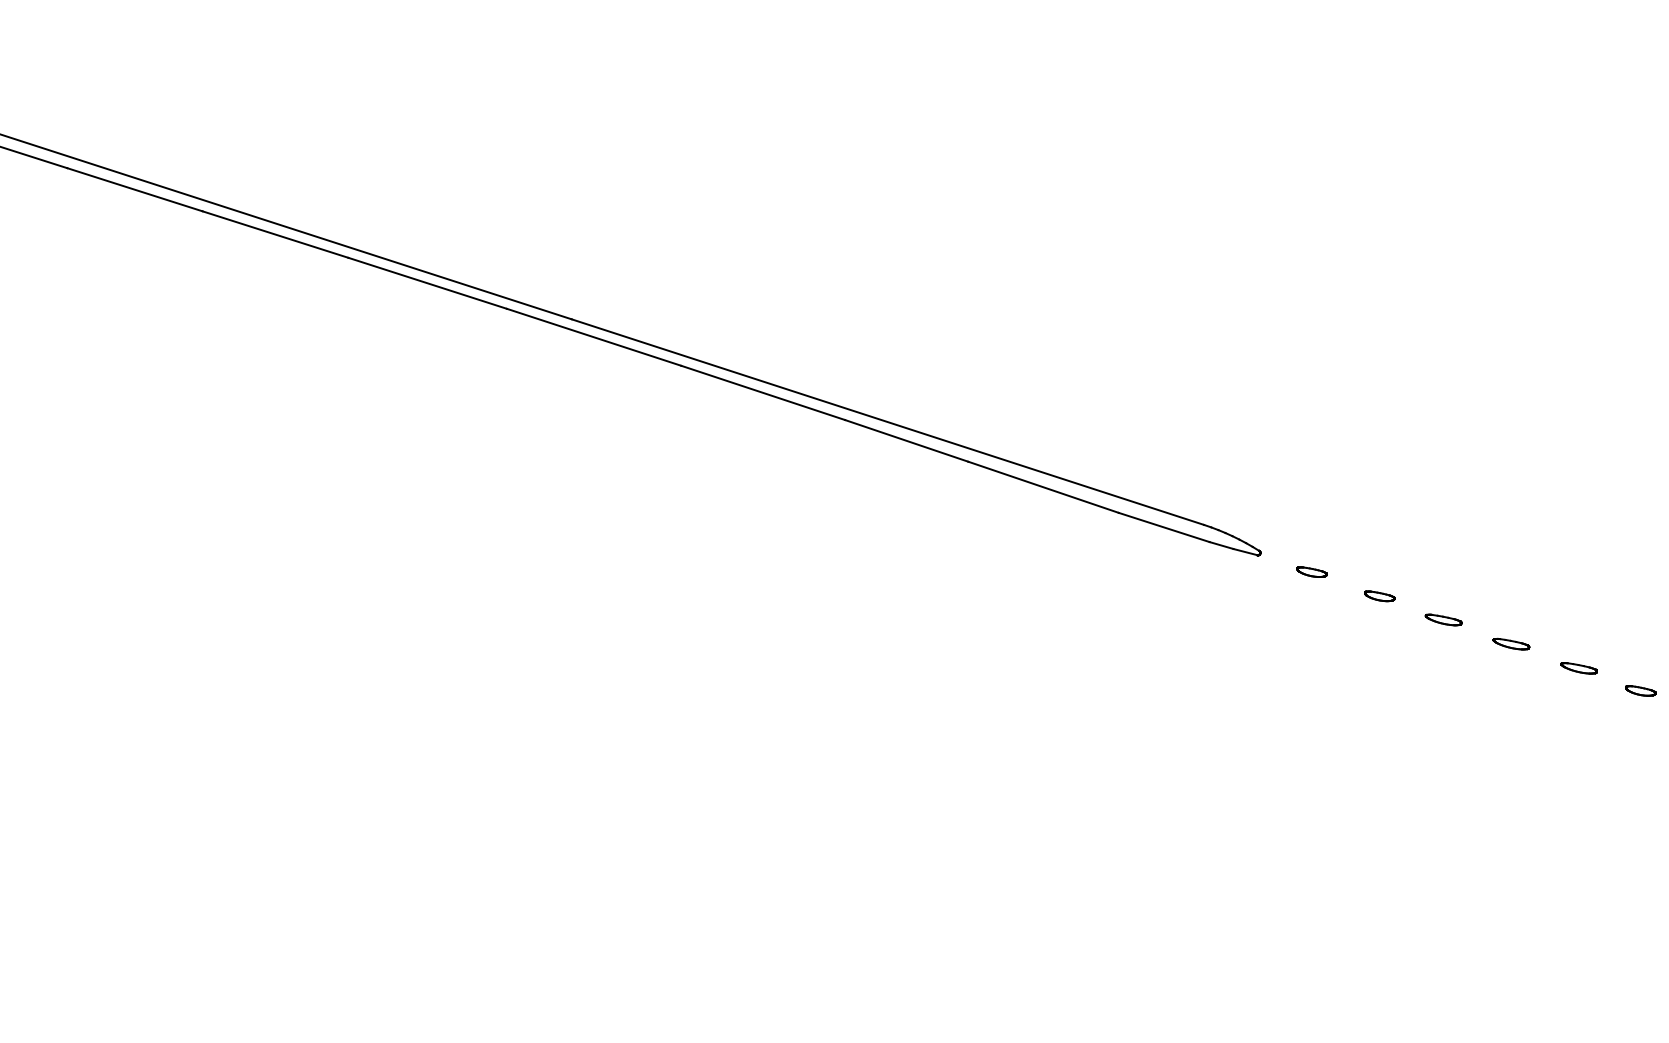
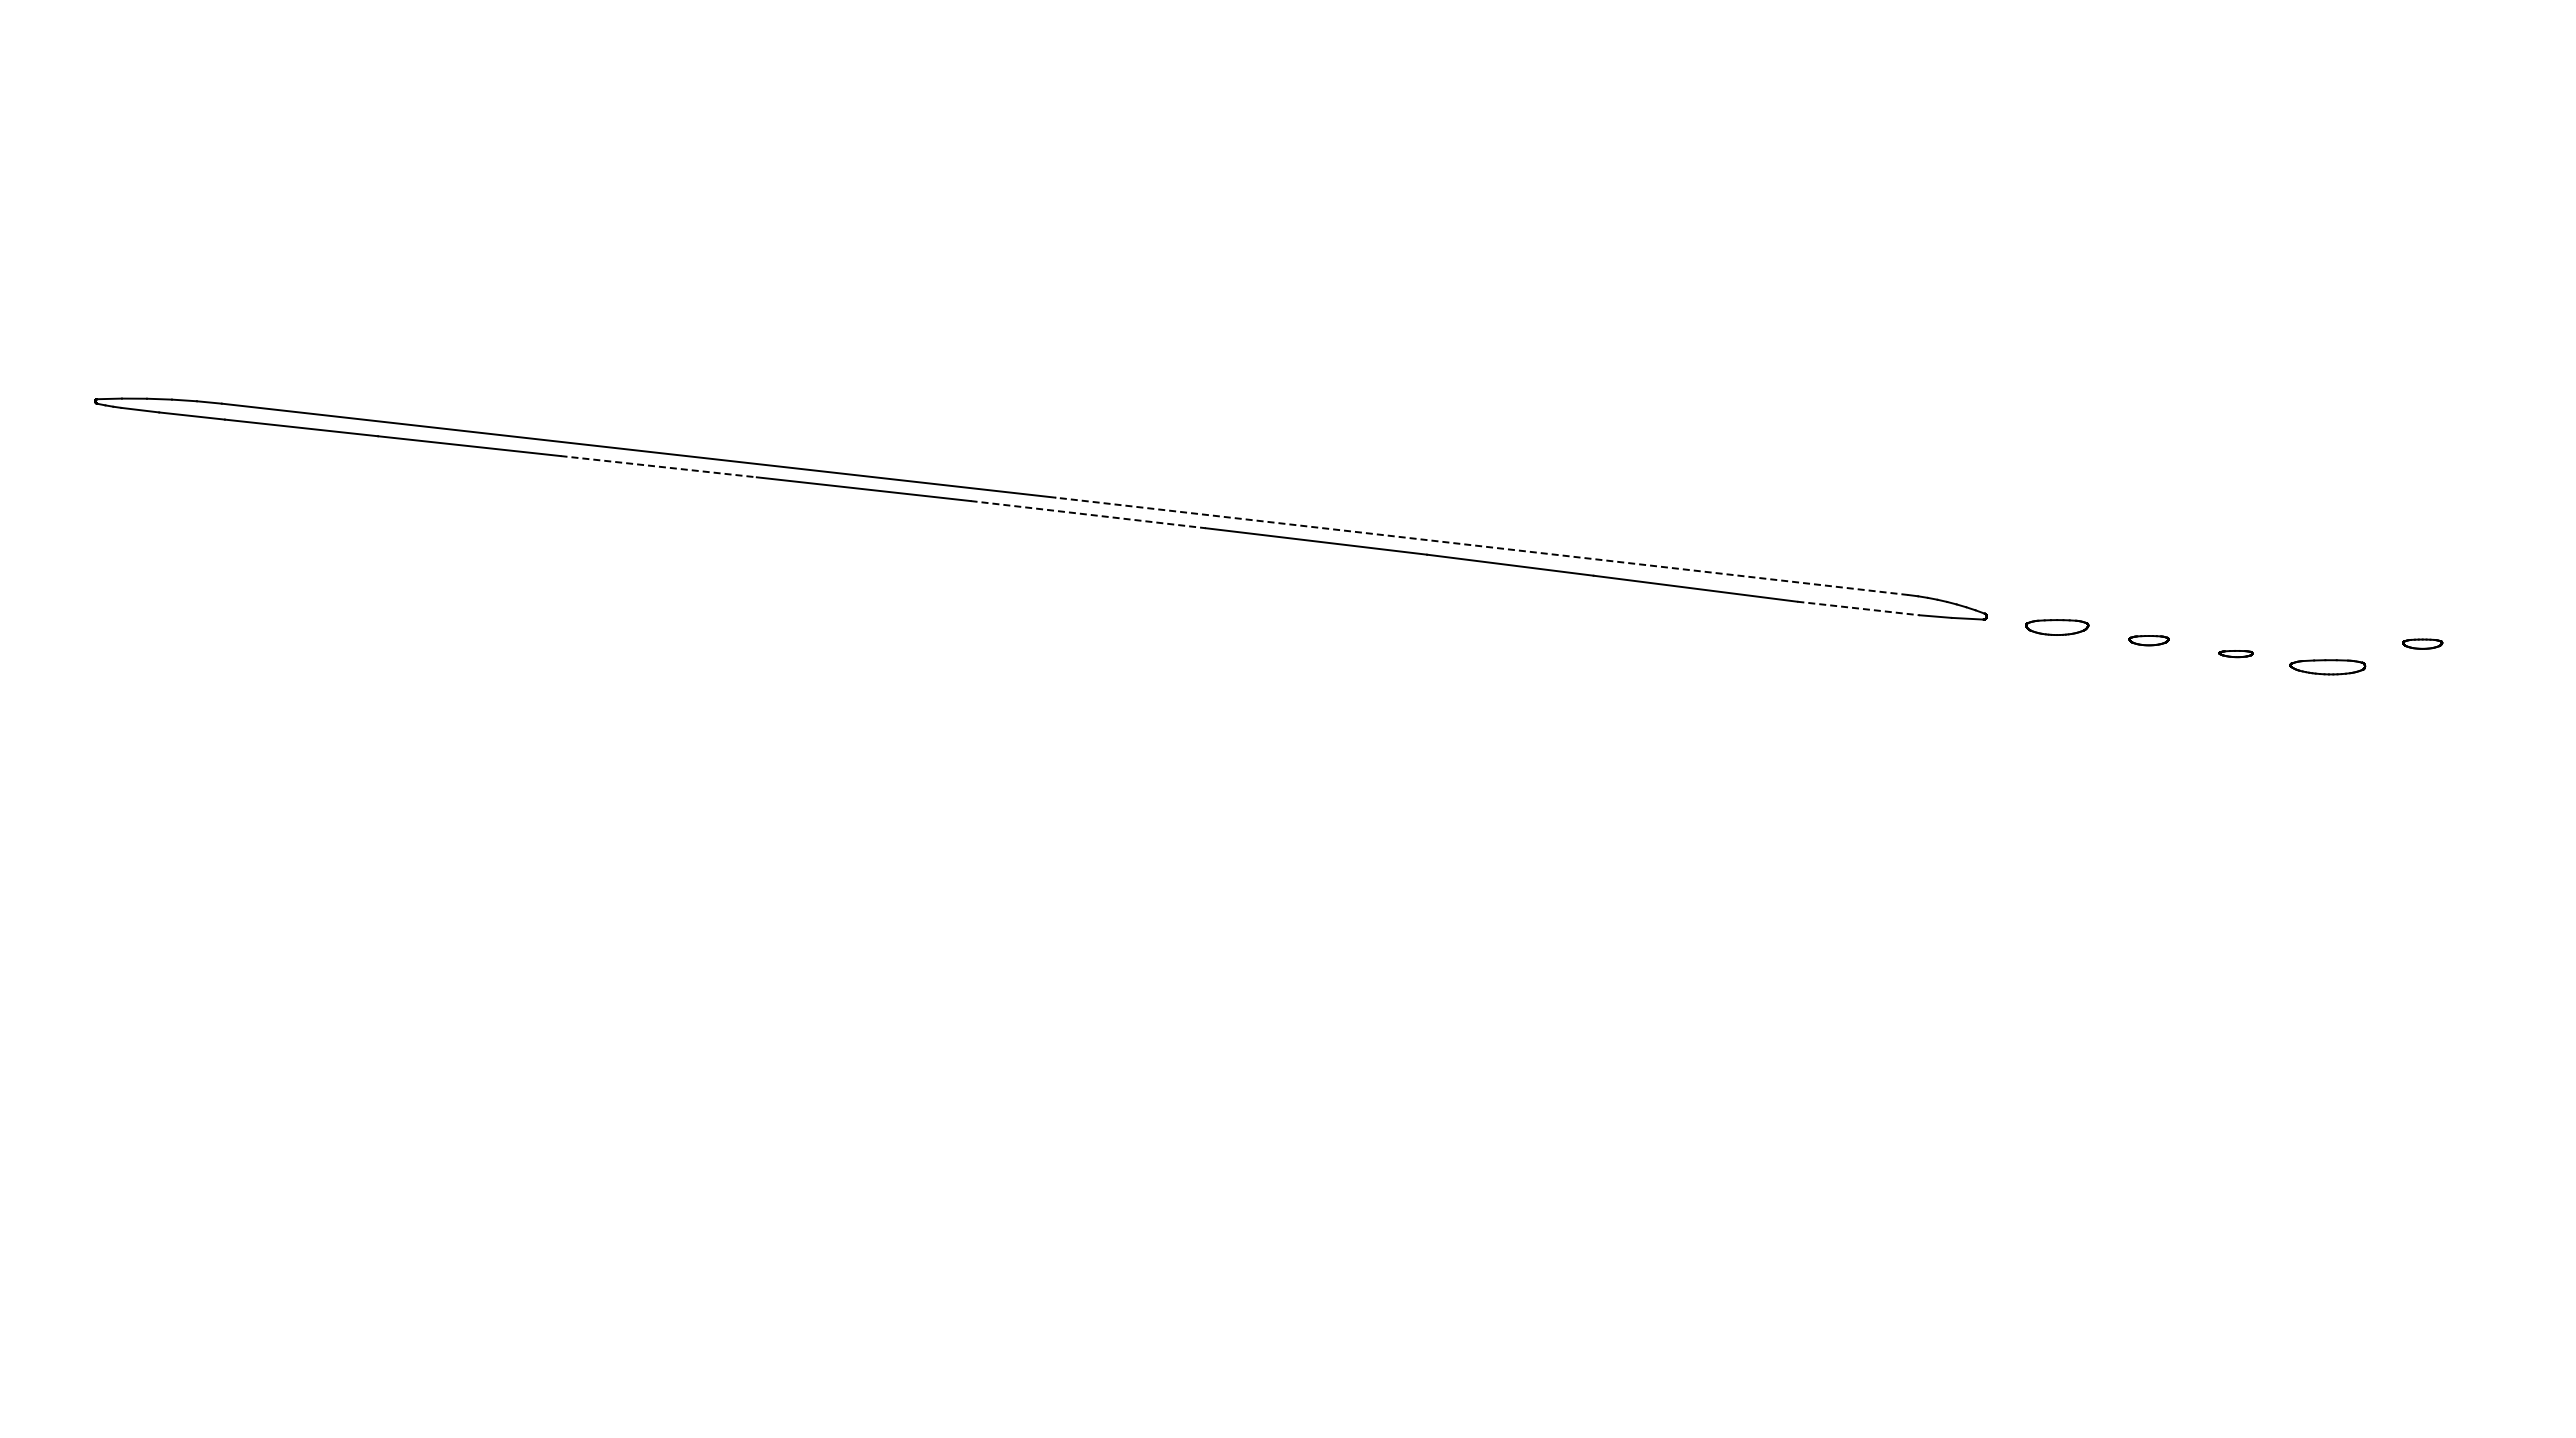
line: (275, 234) -> (658, 466), solid -> dashed
line: (594, 337) -> (1088, 514), solid -> dashed
line: (887, 422) -> (1481, 546), solid -> dashed
line: (1164, 527) -> (1858, 608), solid -> dashed
part: (1311, 572) -> (2056, 627), size x1.6
part: (1443, 619) -> (2235, 653), size x0.7
part: (1511, 643) -> (2327, 666), size x1.6
part: (1578, 667) -> (2419, 679), removed
part: (1640, 690) -> (2422, 643), moved

